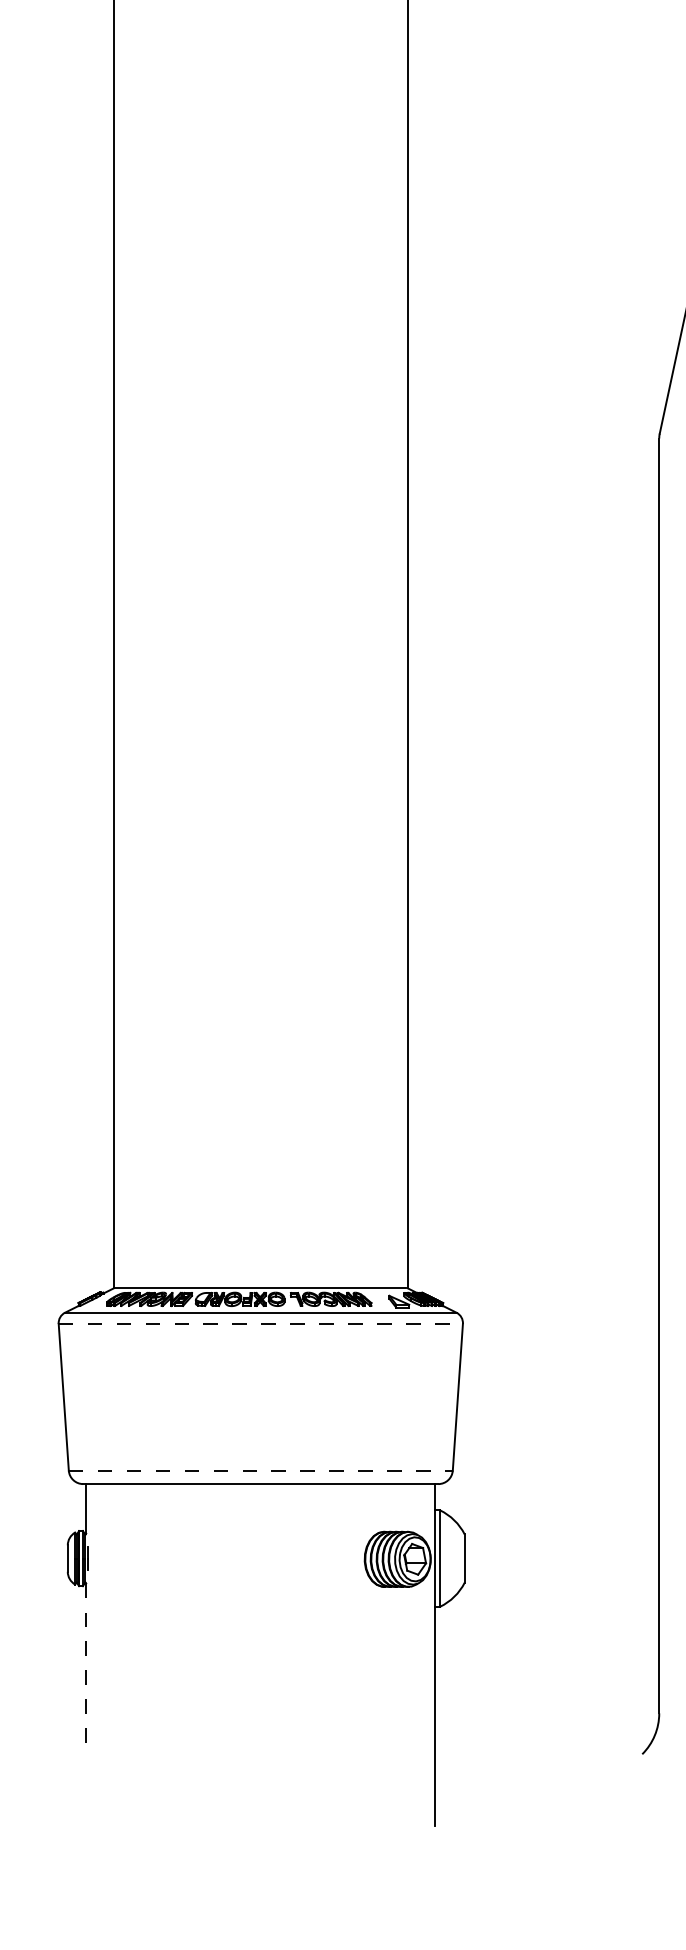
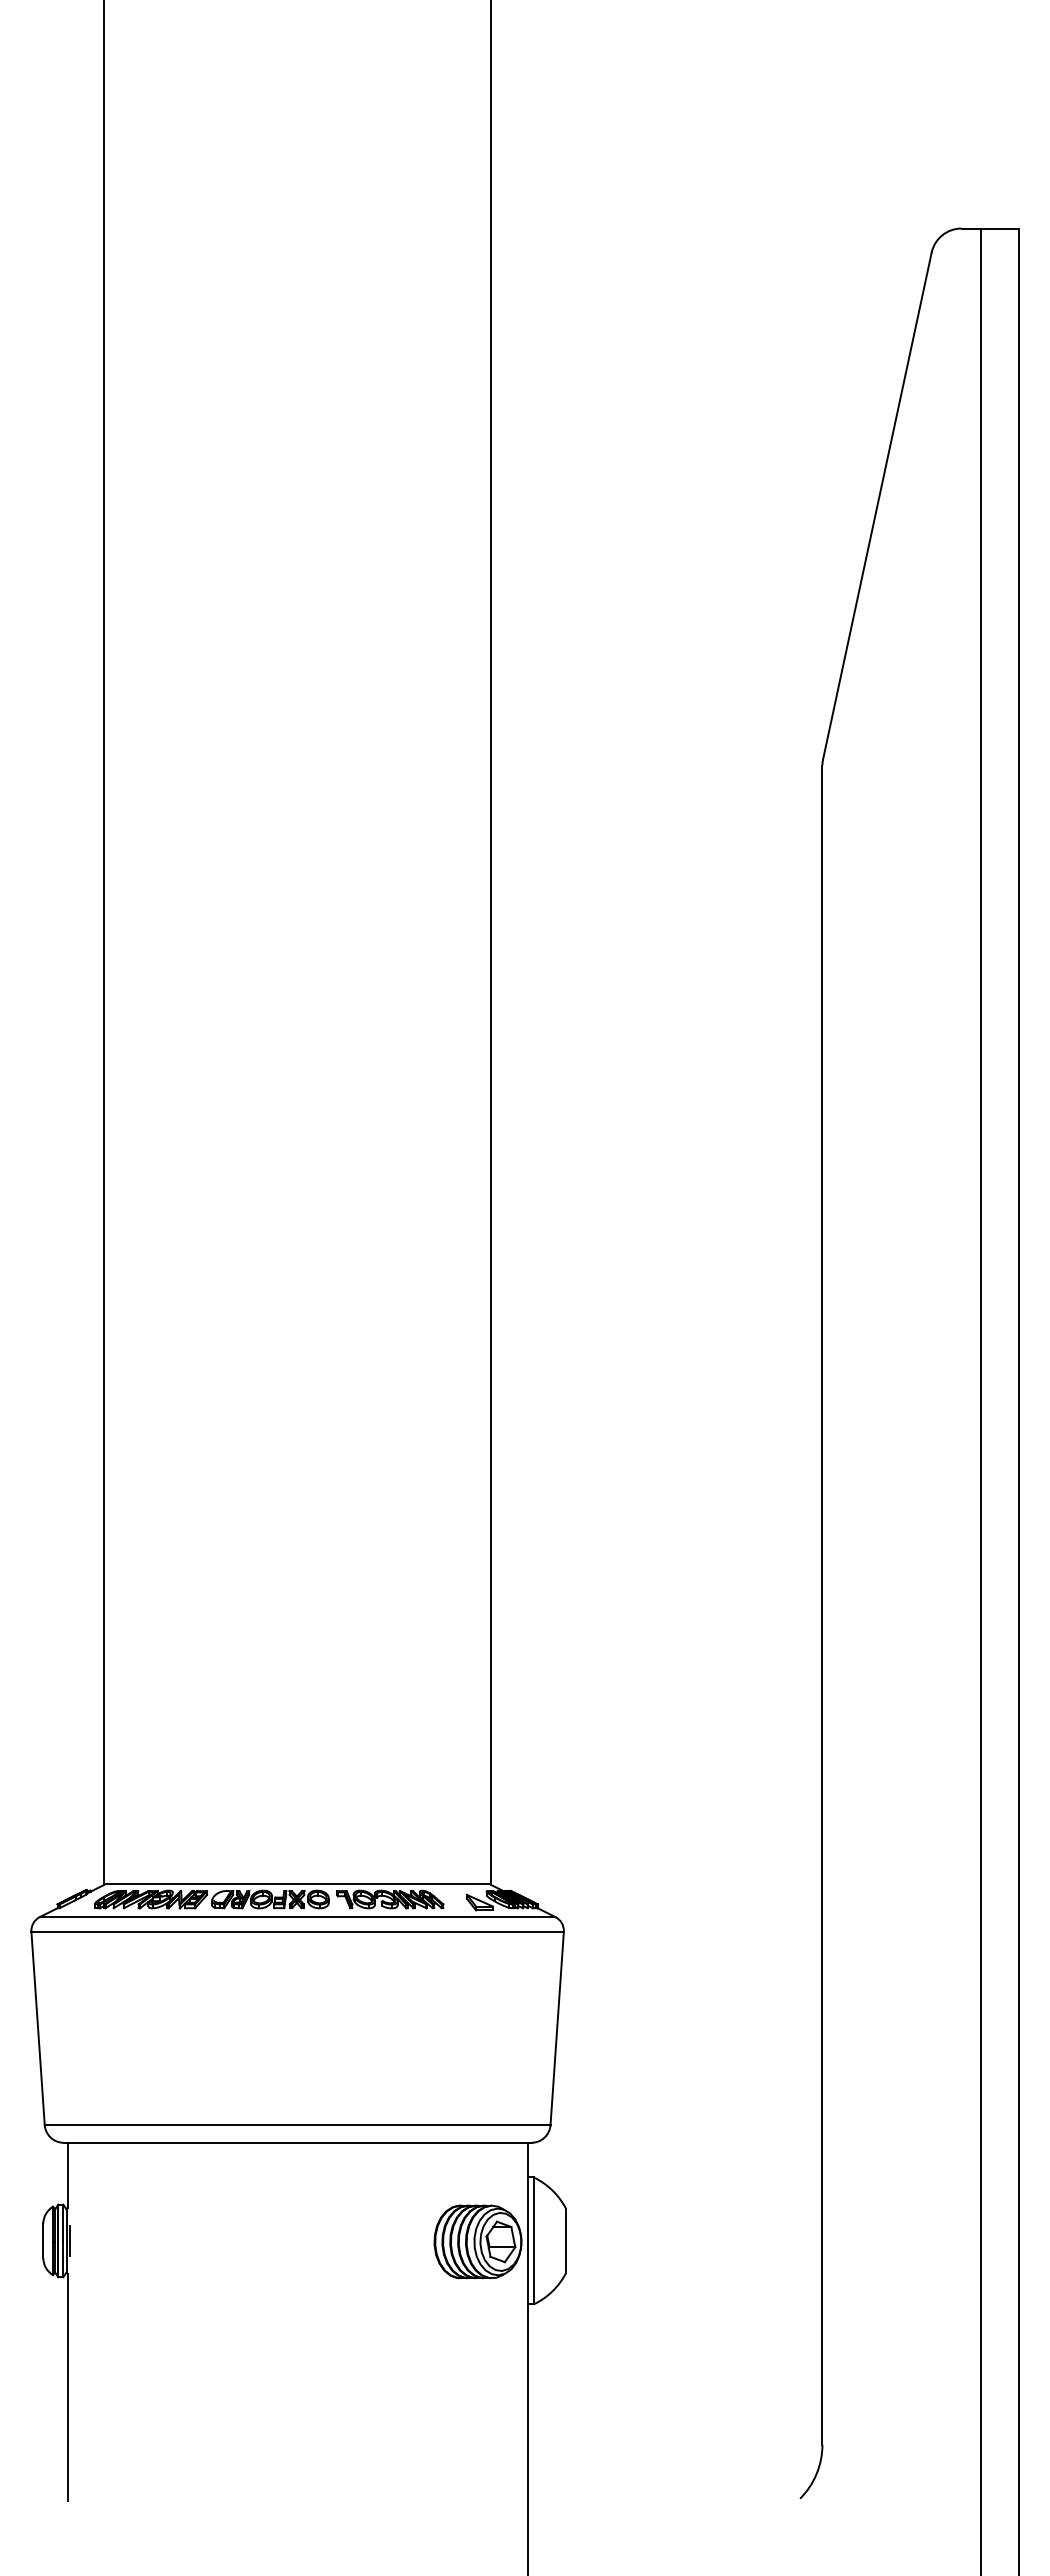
line: (261, 1323) -> (298, 1931), dashed -> solid
line: (260, 1470) -> (297, 2125), dashed -> solid
line: (86, 1669) -> (67, 2387), dashed -> solid

